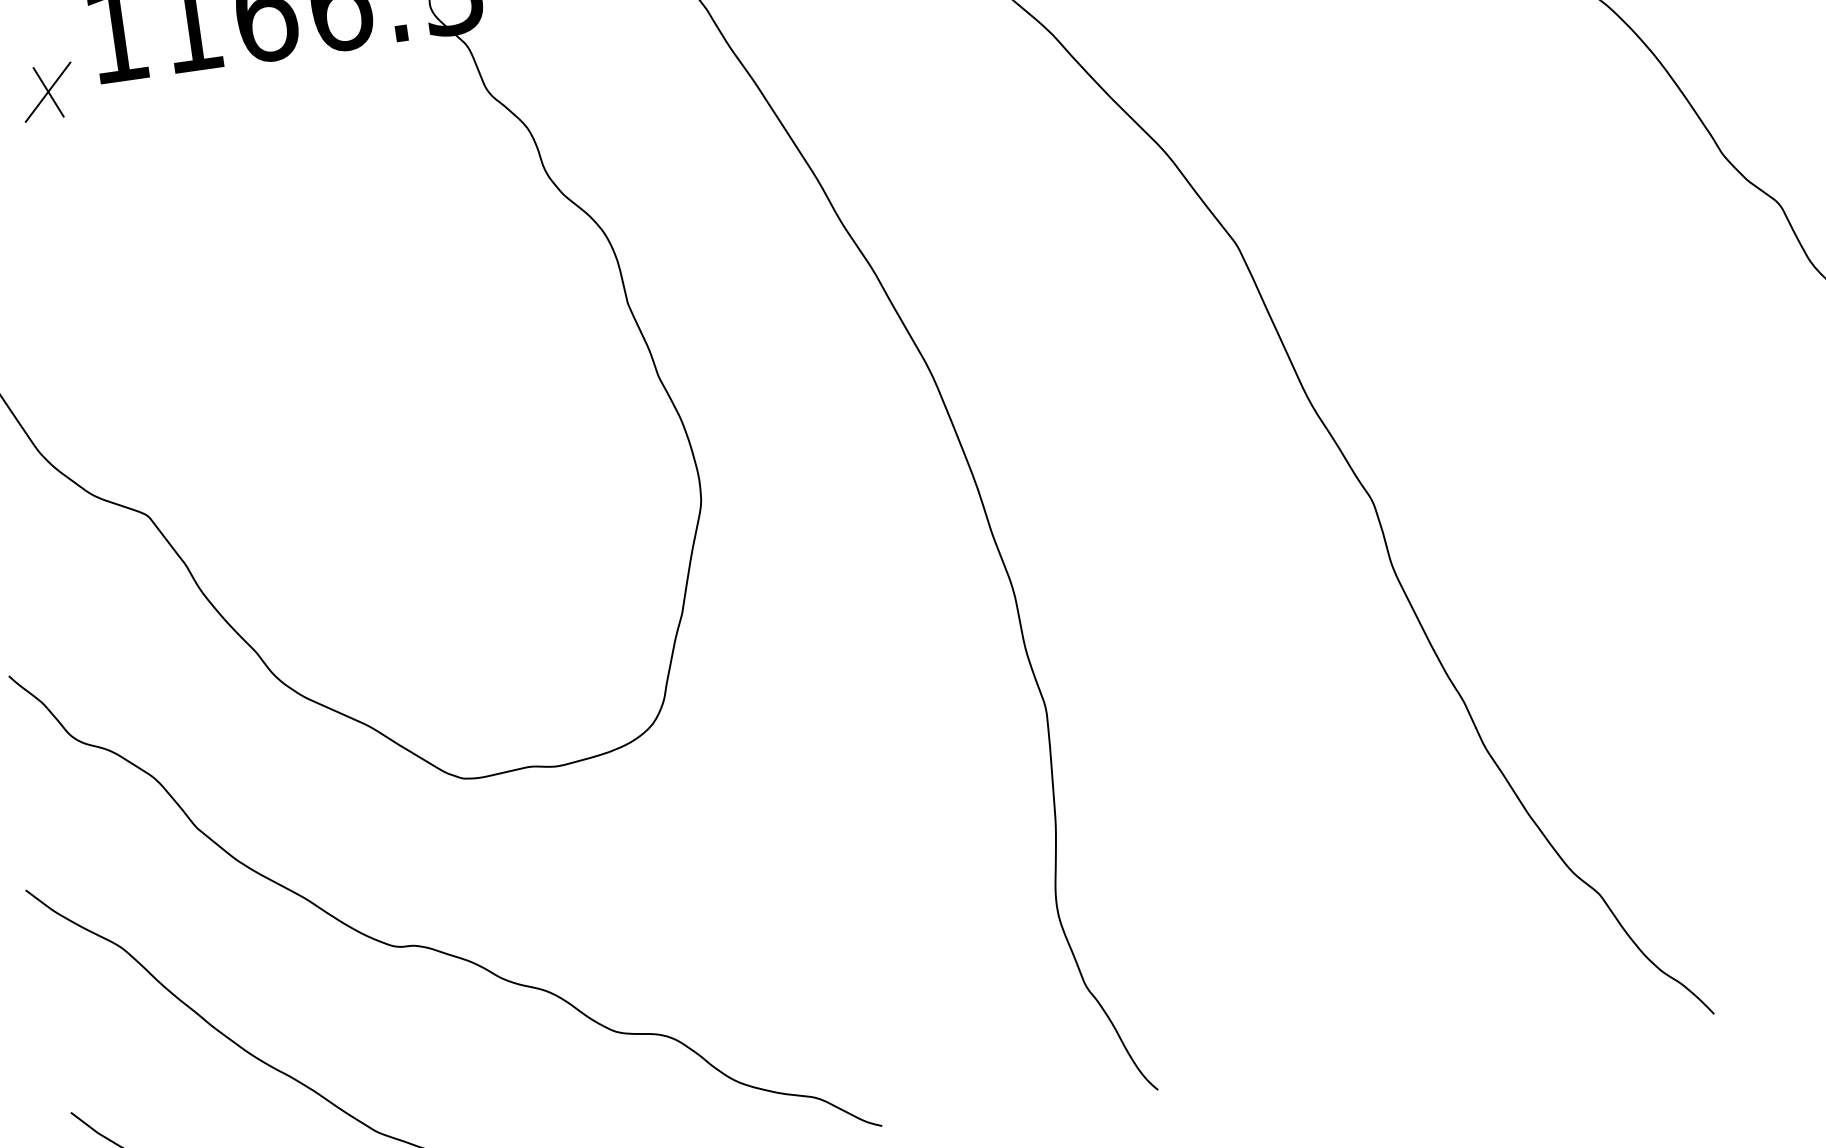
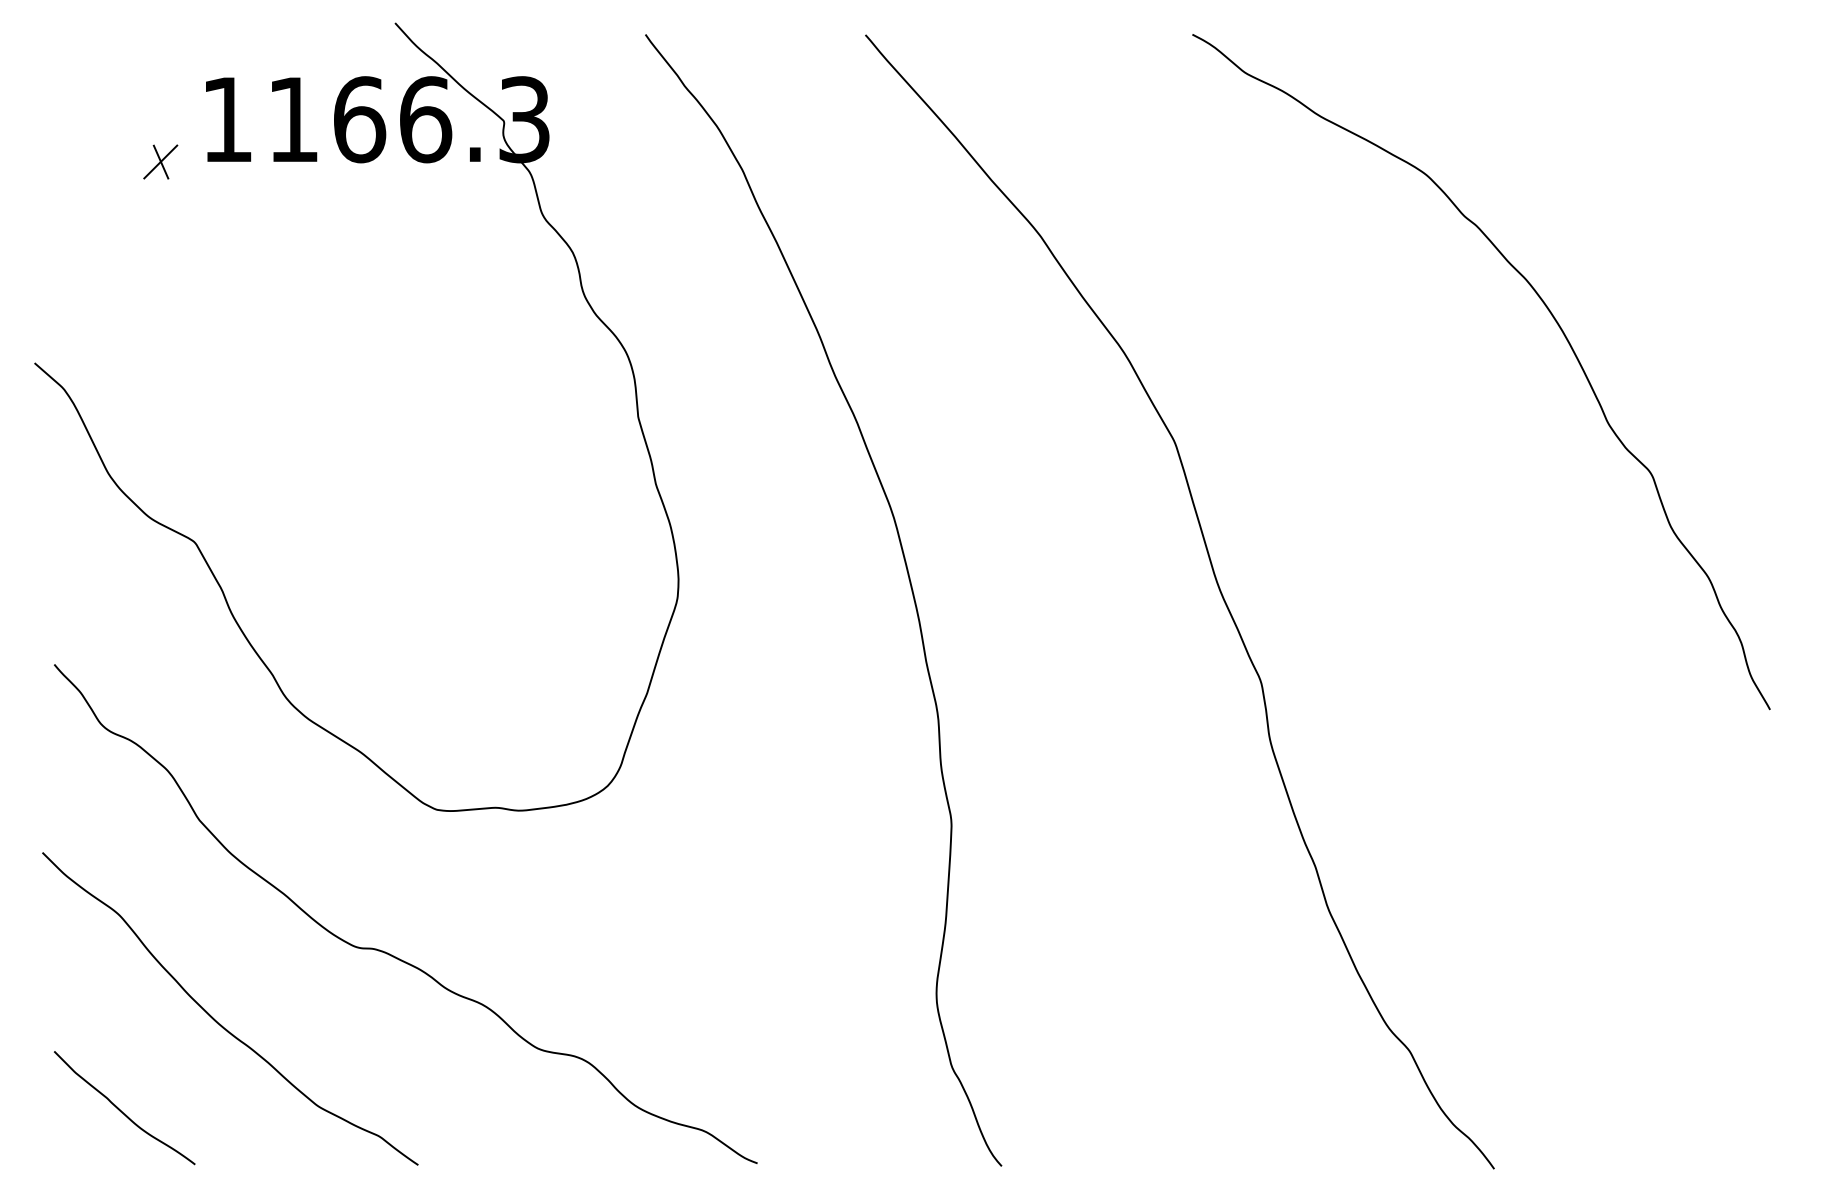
part: (47, 91) -> (160, 161), size x0.71

